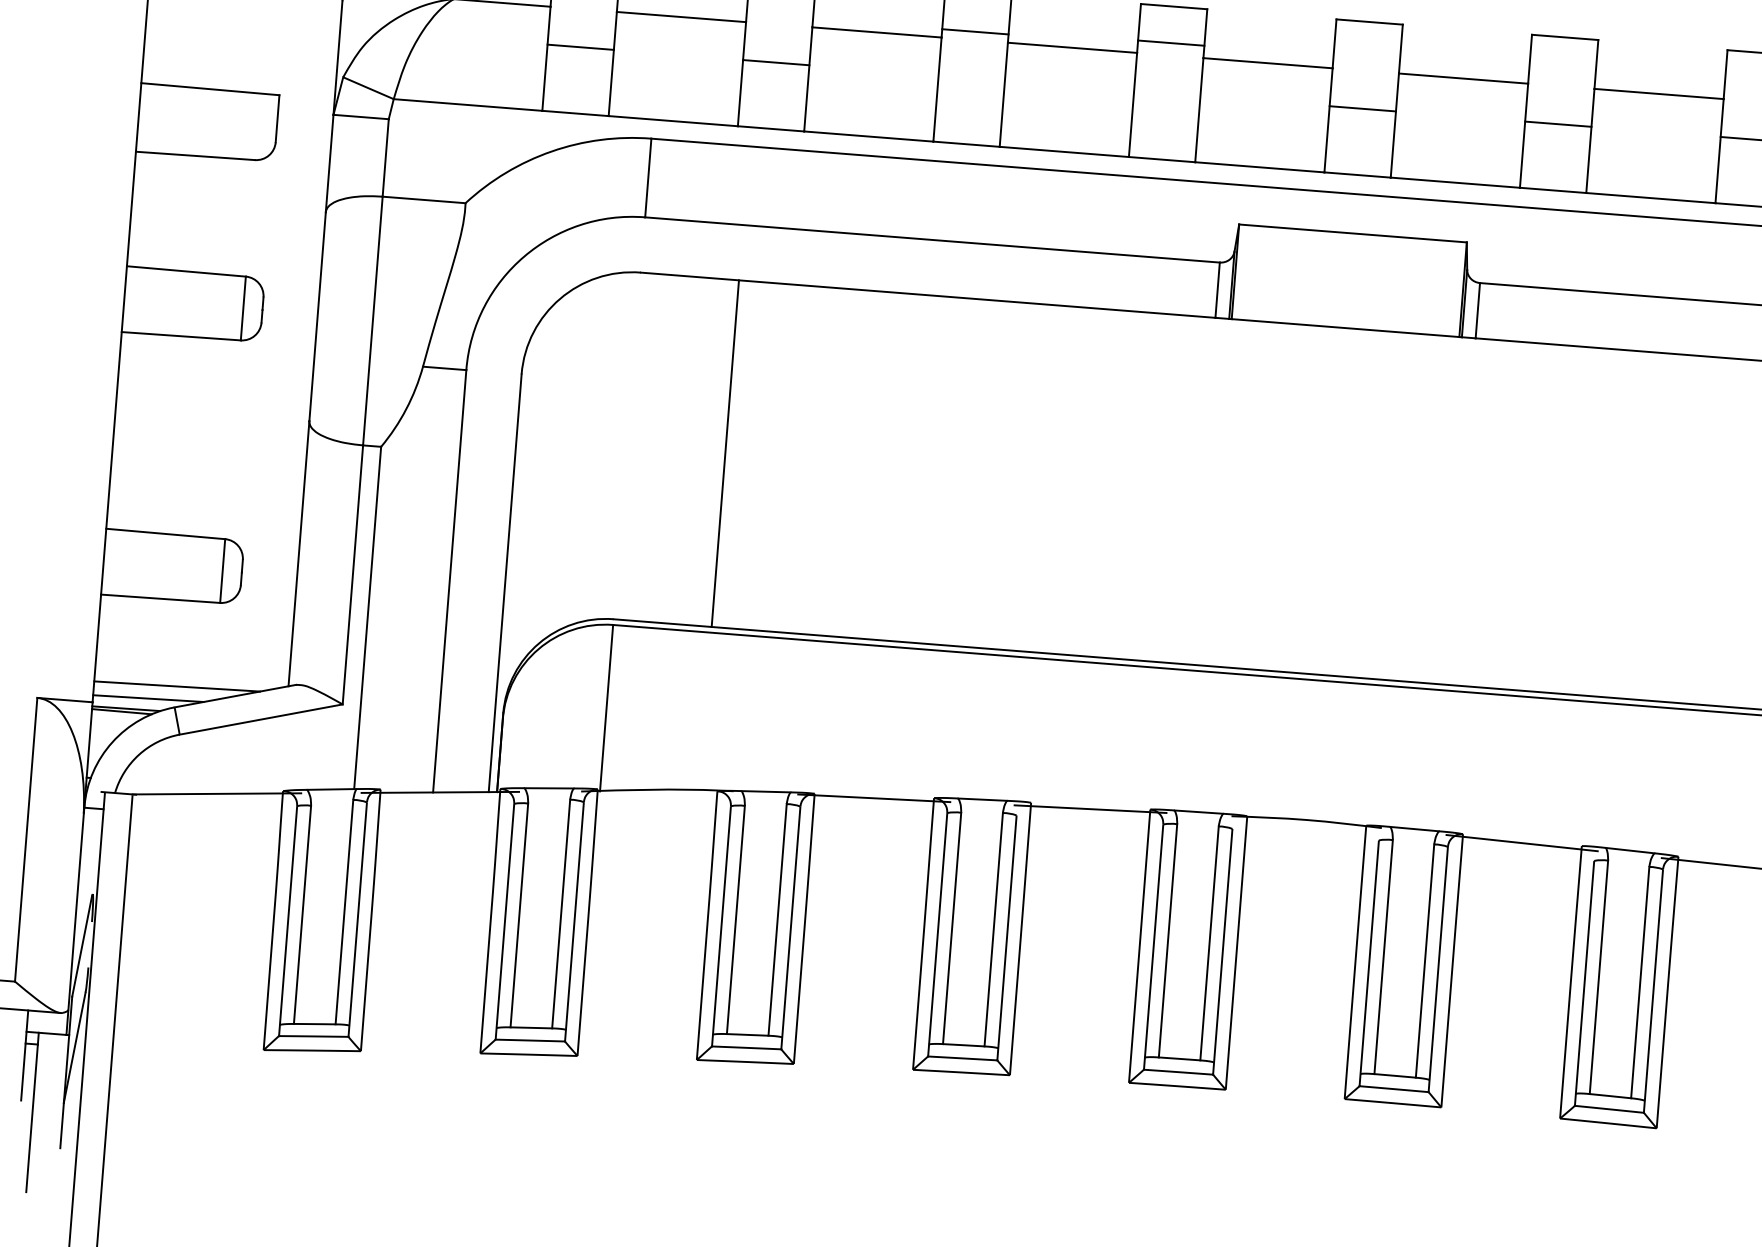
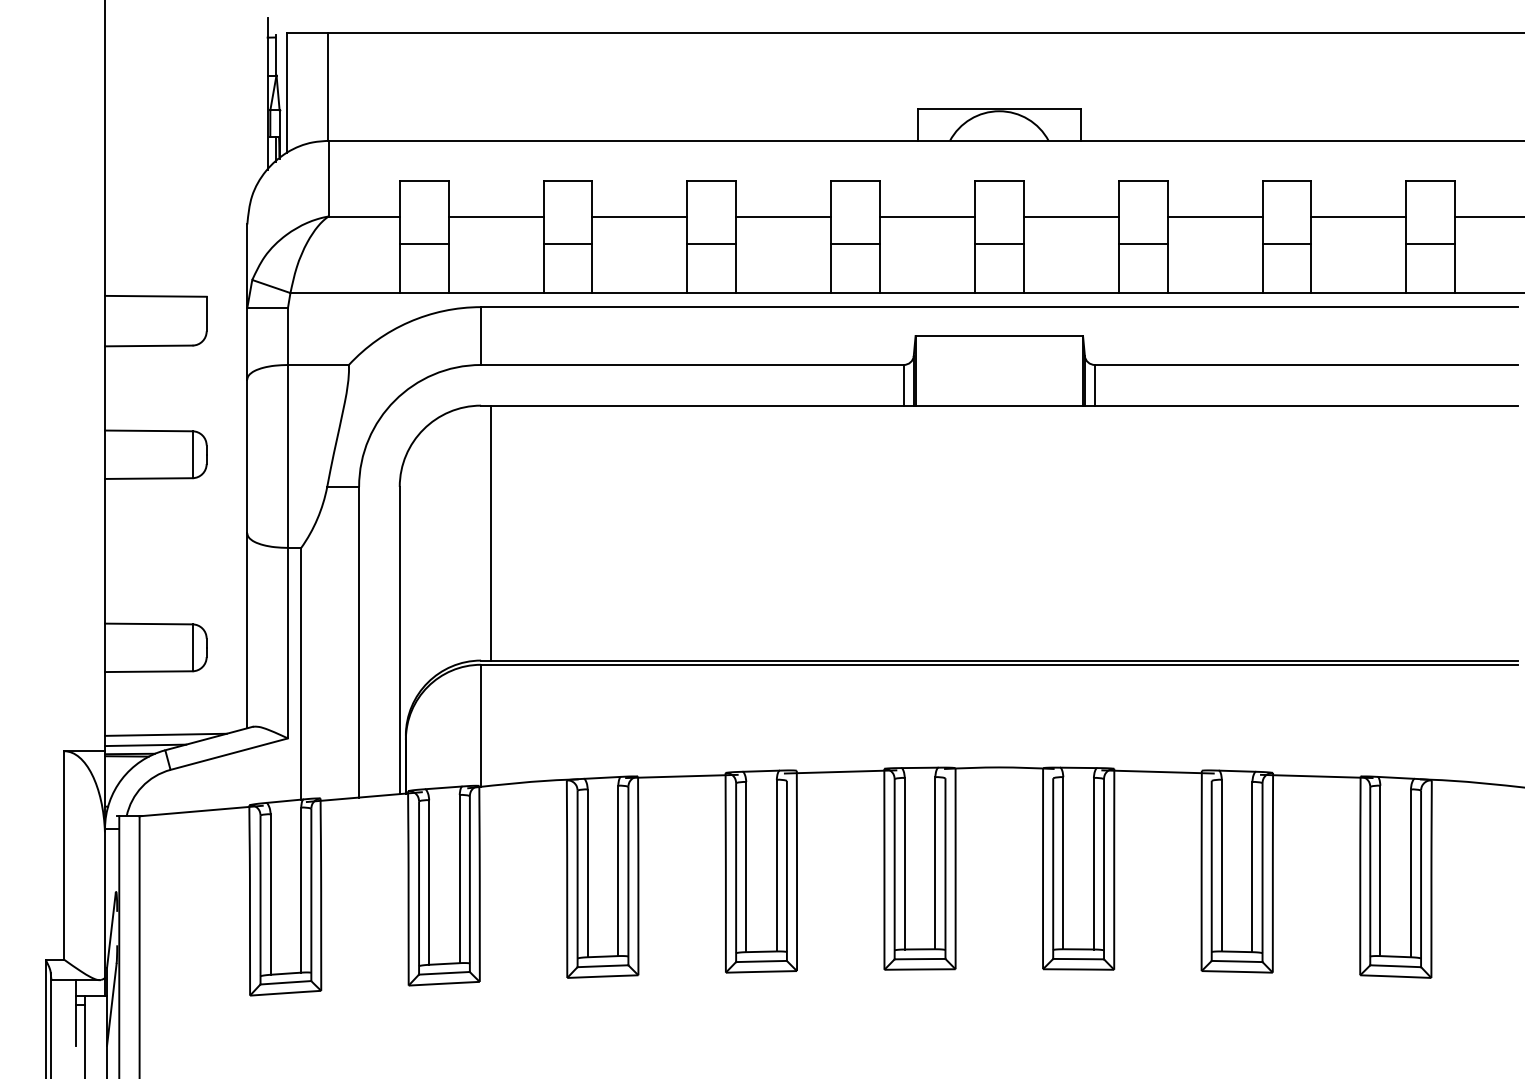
line: (975, 31) -> (711, 244), moved
line: (1171, 43) -> (855, 244), moved
line: (725, 452) -> (491, 532), moved

